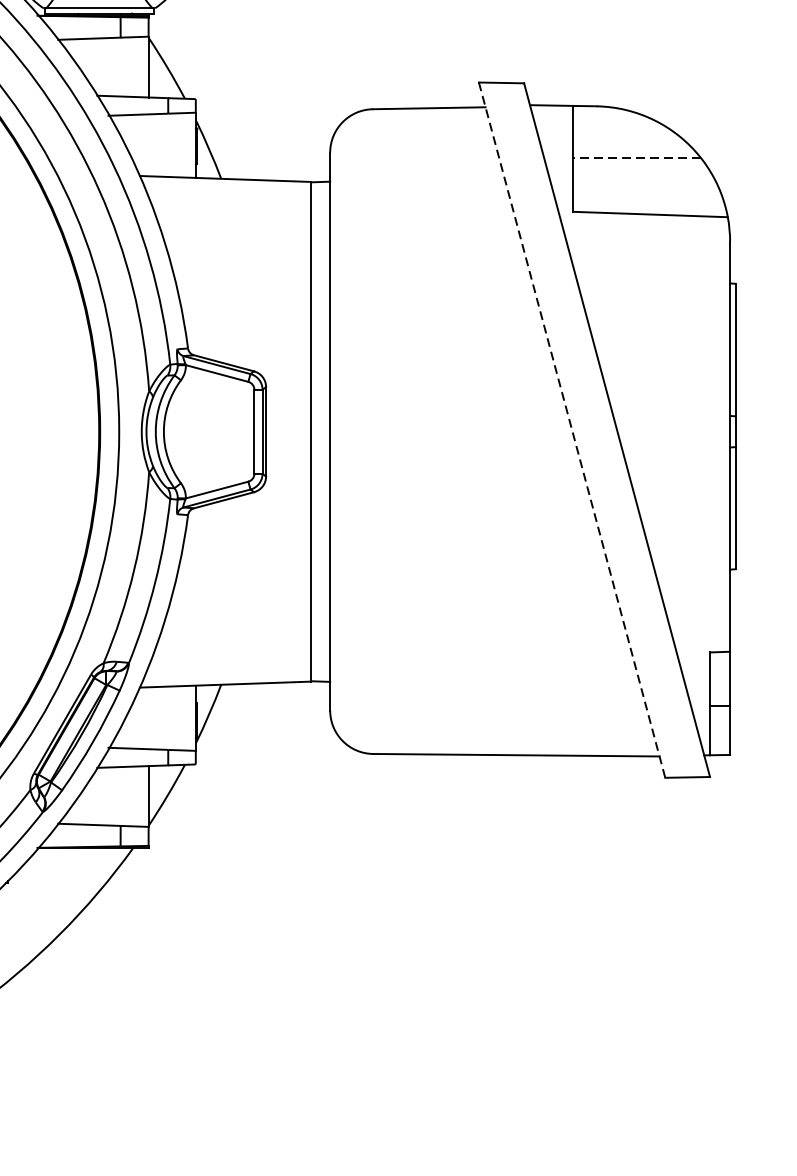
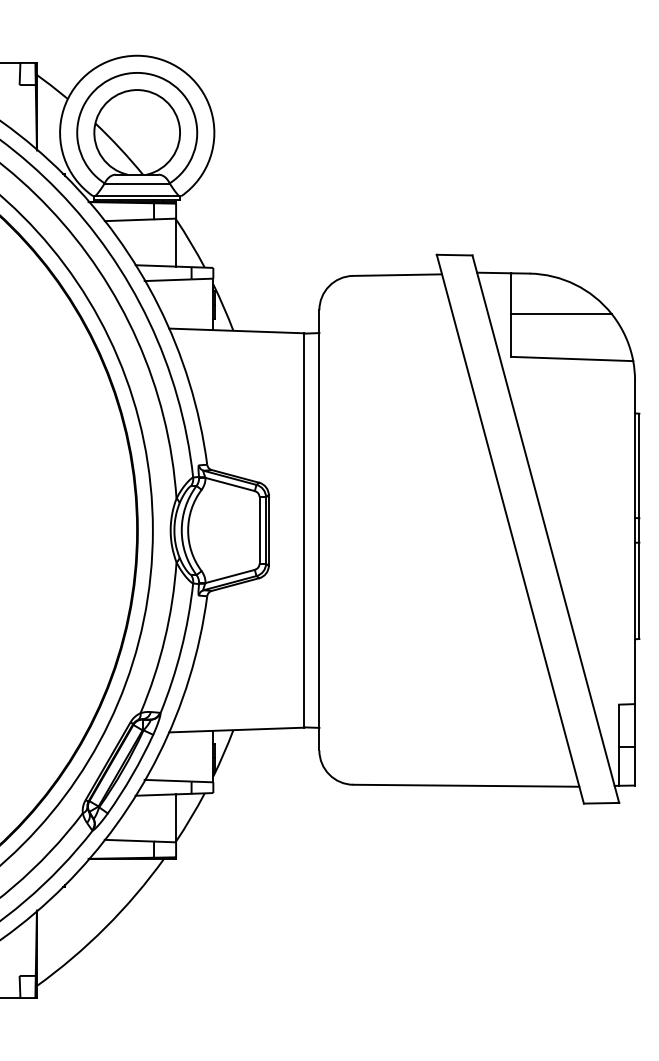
line: (636, 158) -> (561, 314), dashed -> solid
line: (572, 430) -> (510, 529), dashed -> solid

